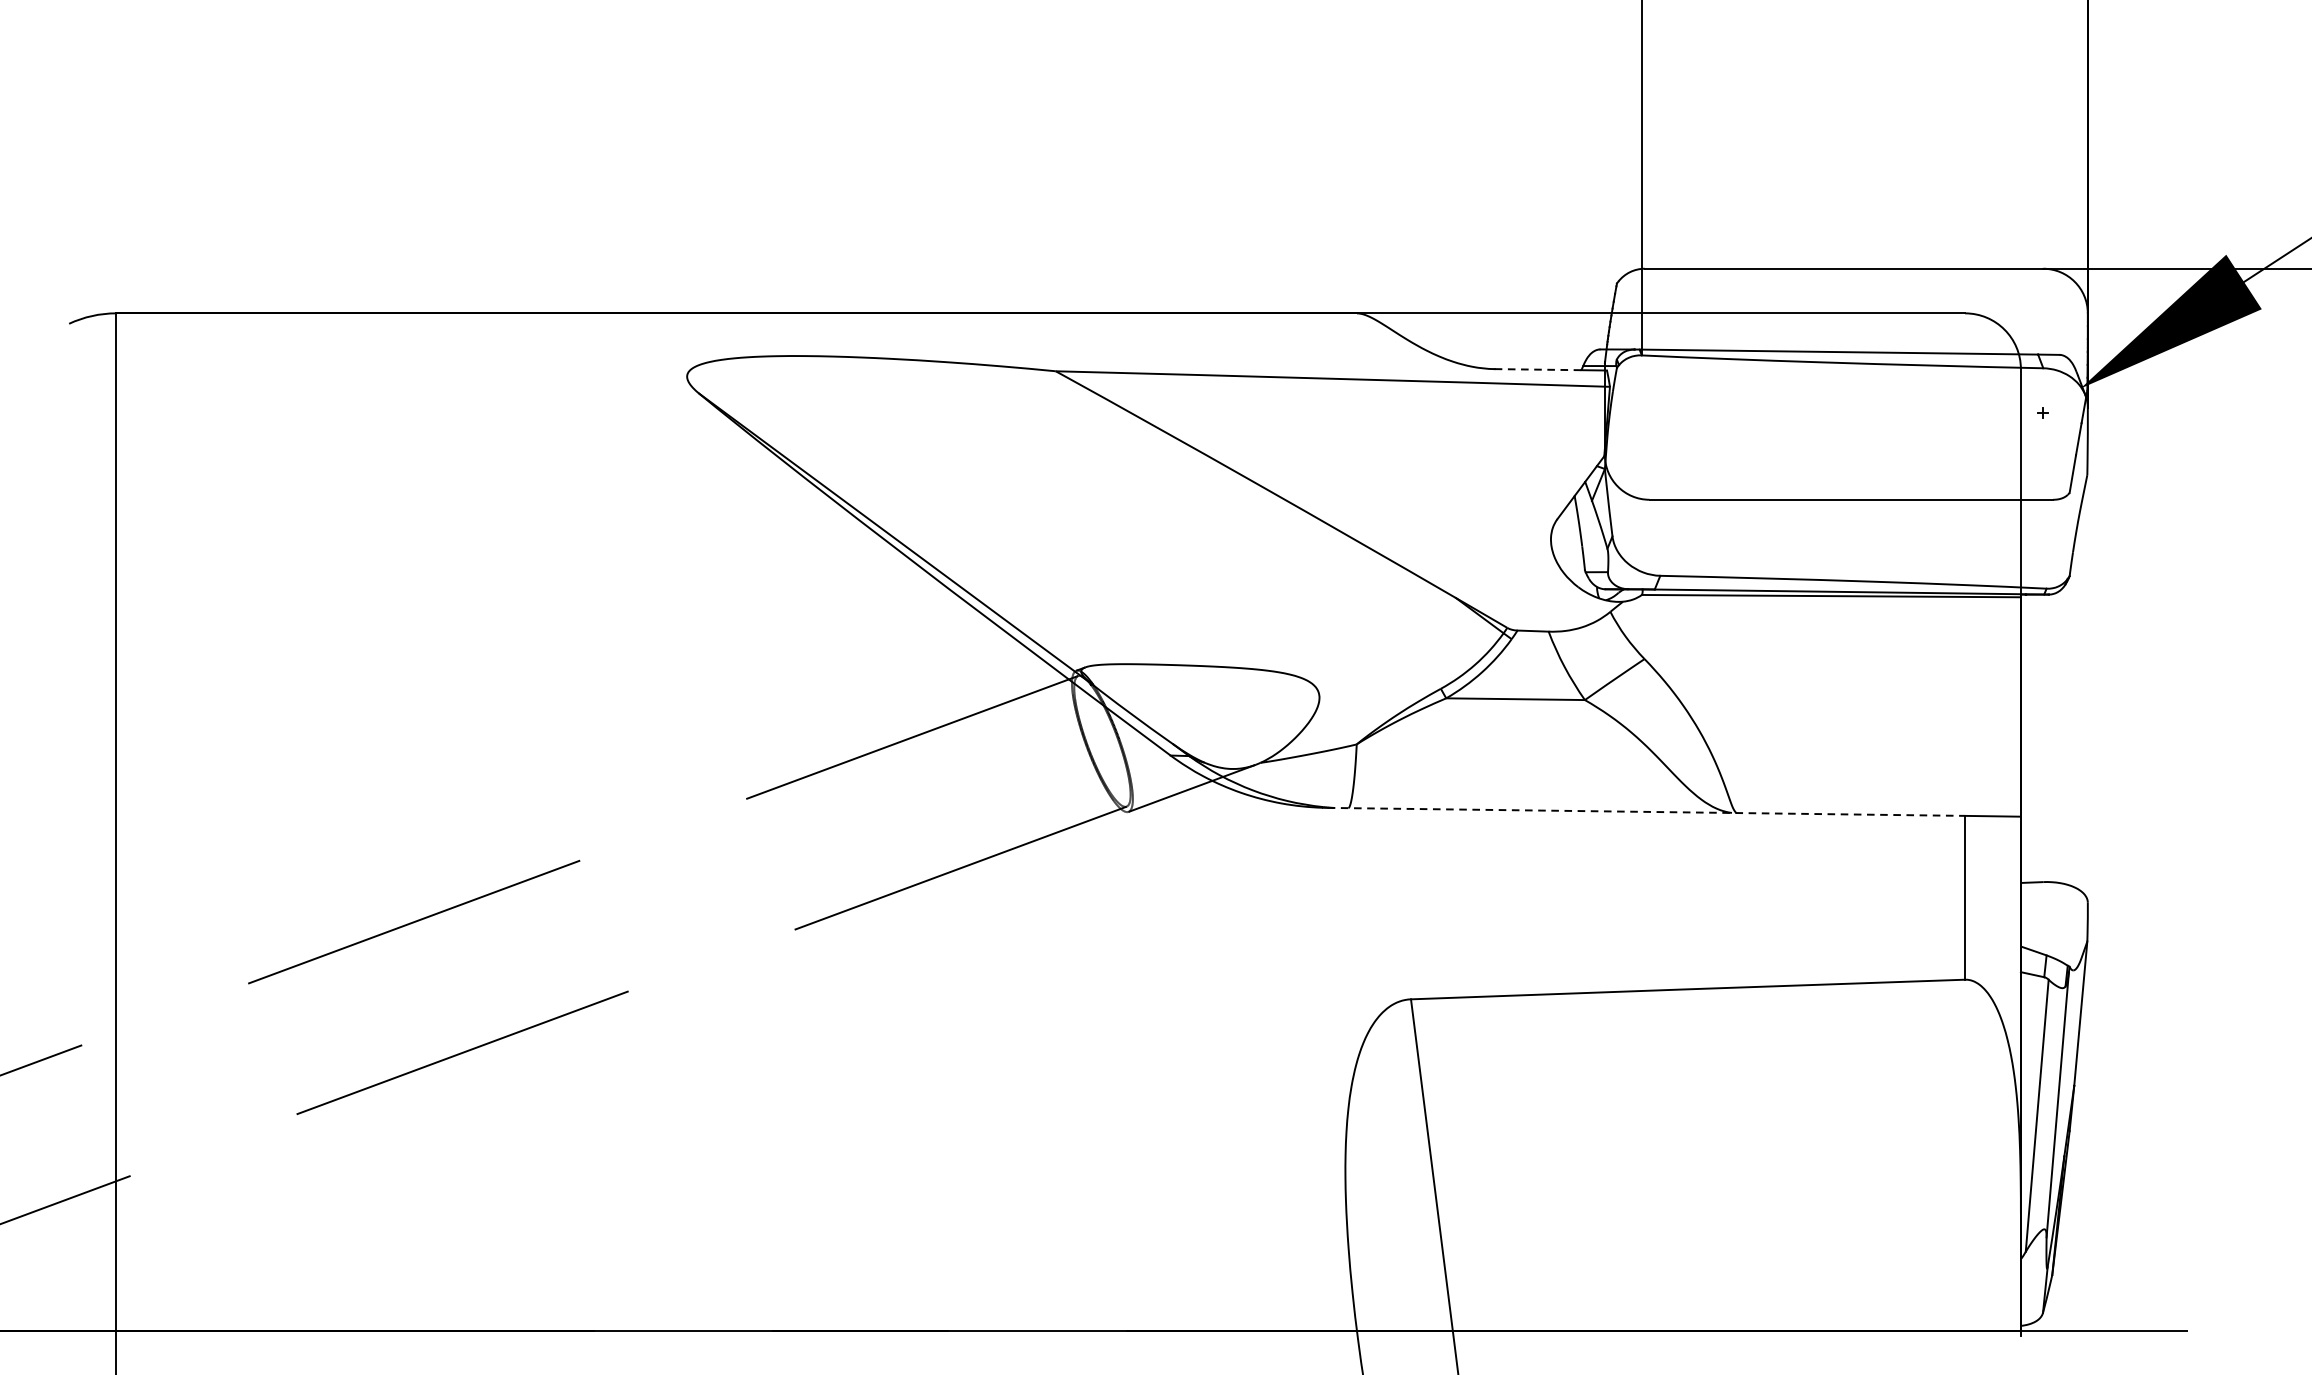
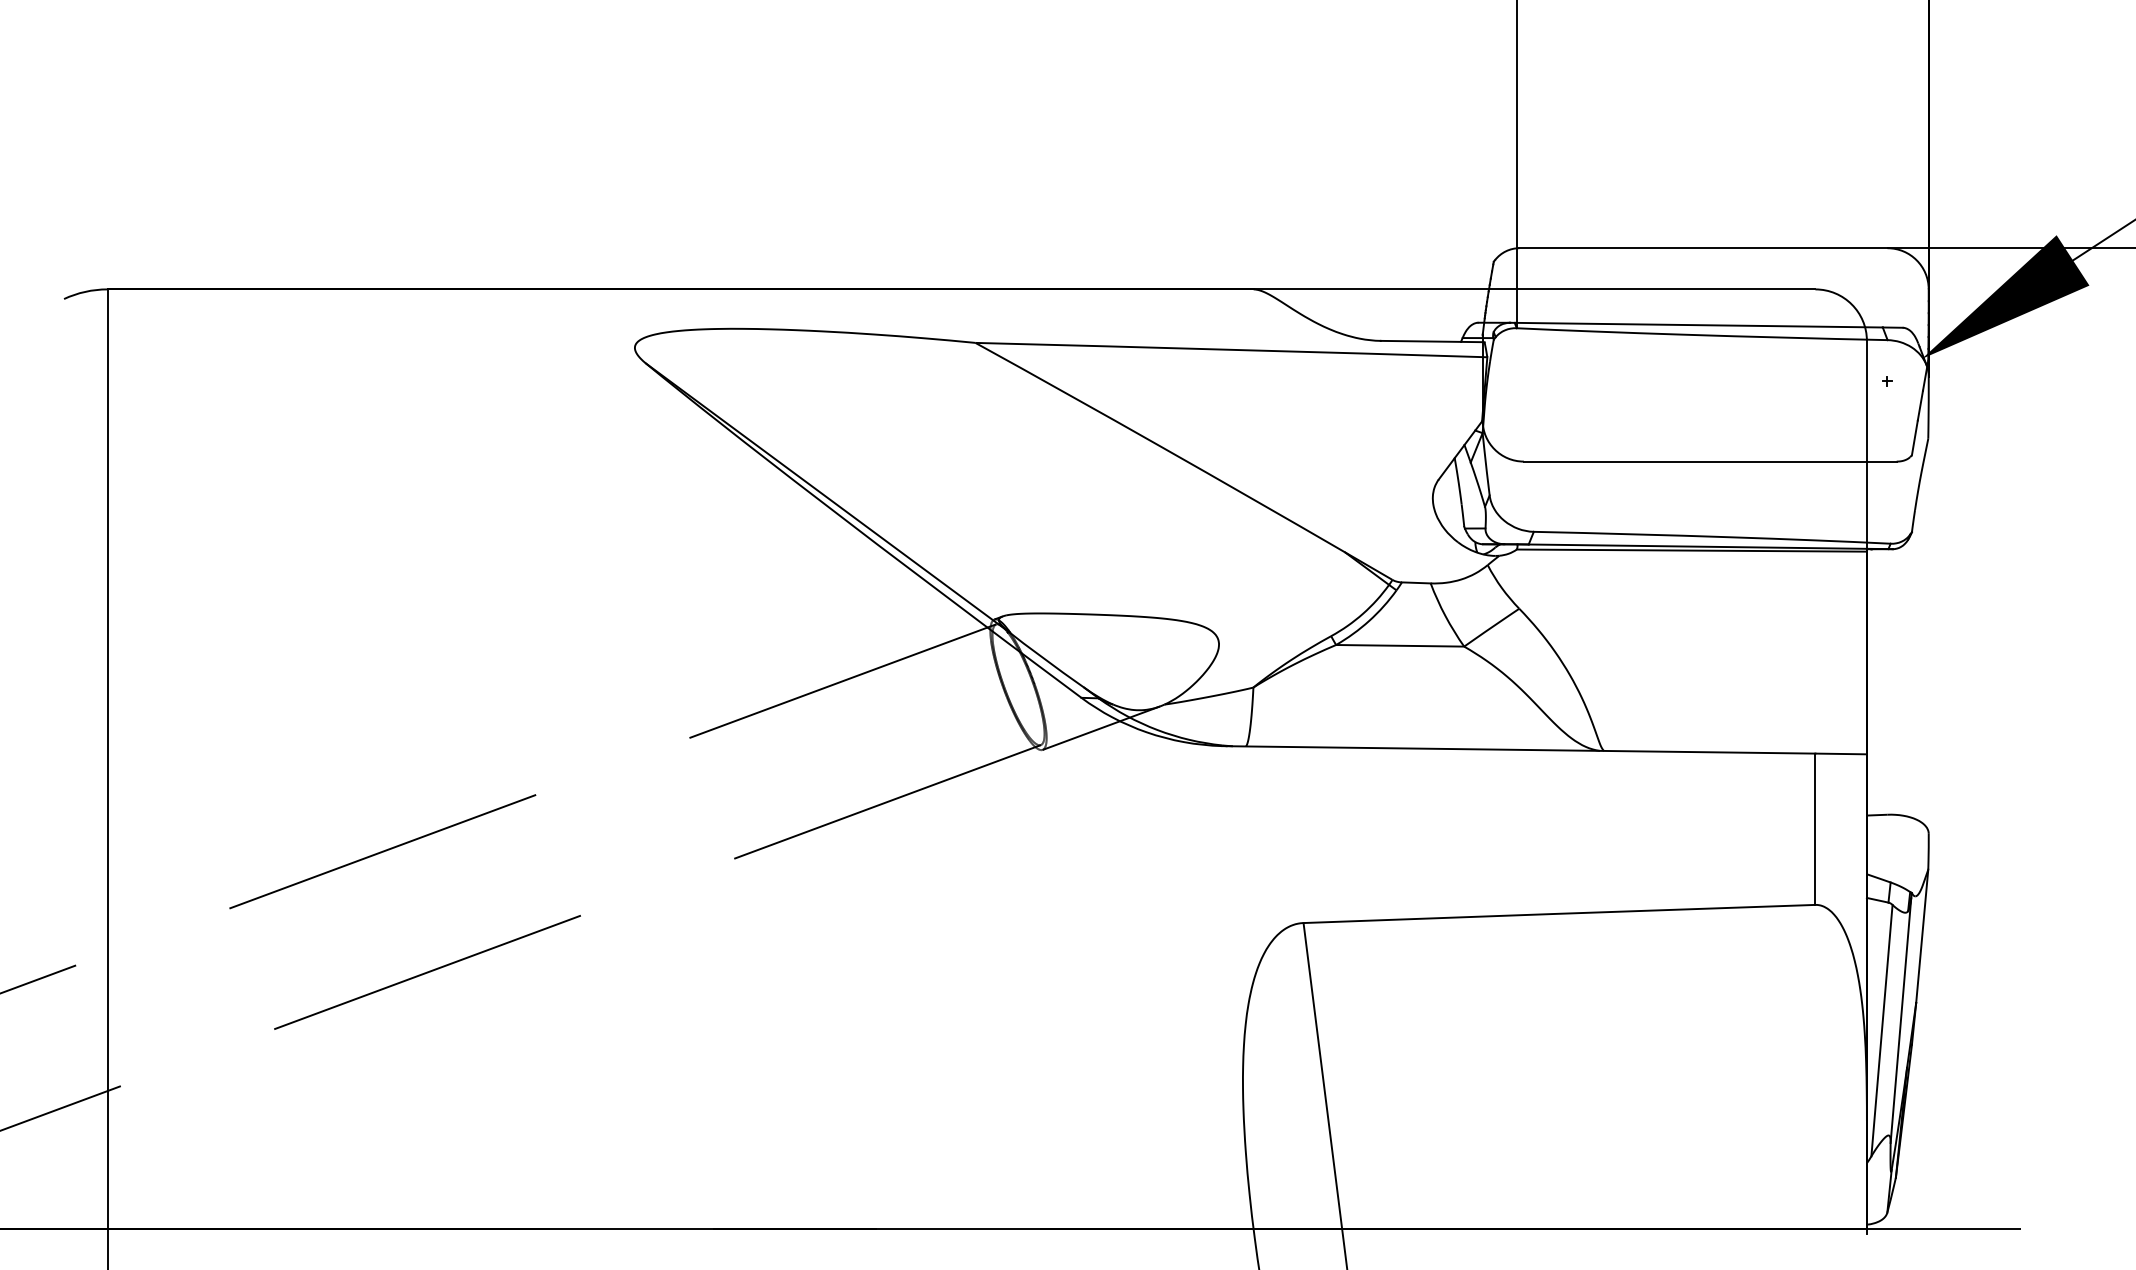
line: (1538, 369) -> (1421, 341), dashed -> solid
line: (1646, 811) -> (1521, 749), dashed -> solid

